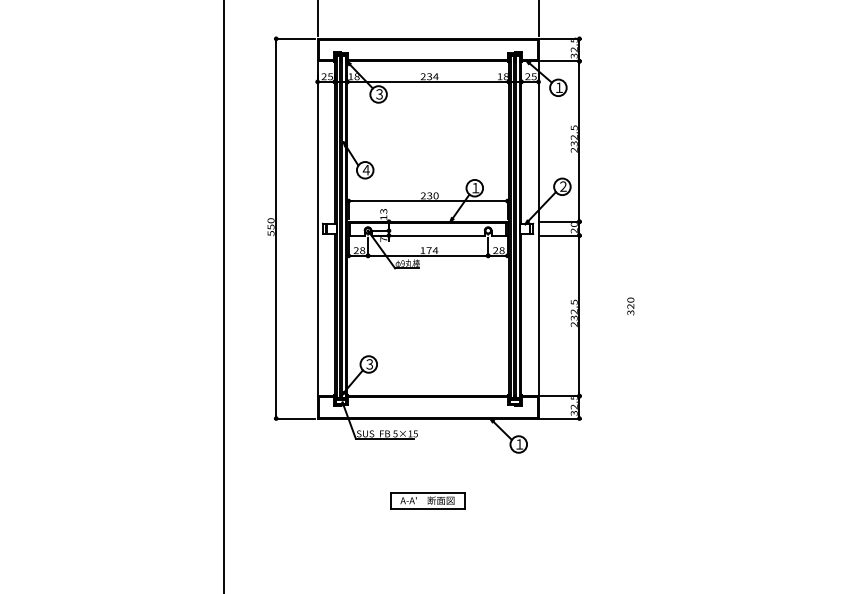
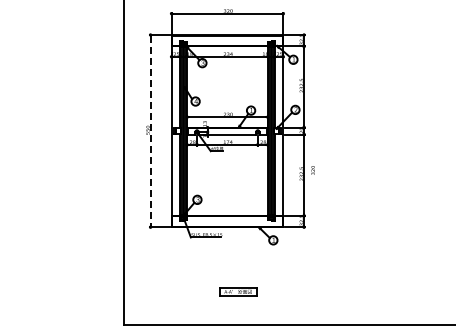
line: (276, 229) -> (150, 131), solid -> dashed
text: (629, 306) -> (312, 170), moved
part: (428, 500) -> (238, 291), moved

